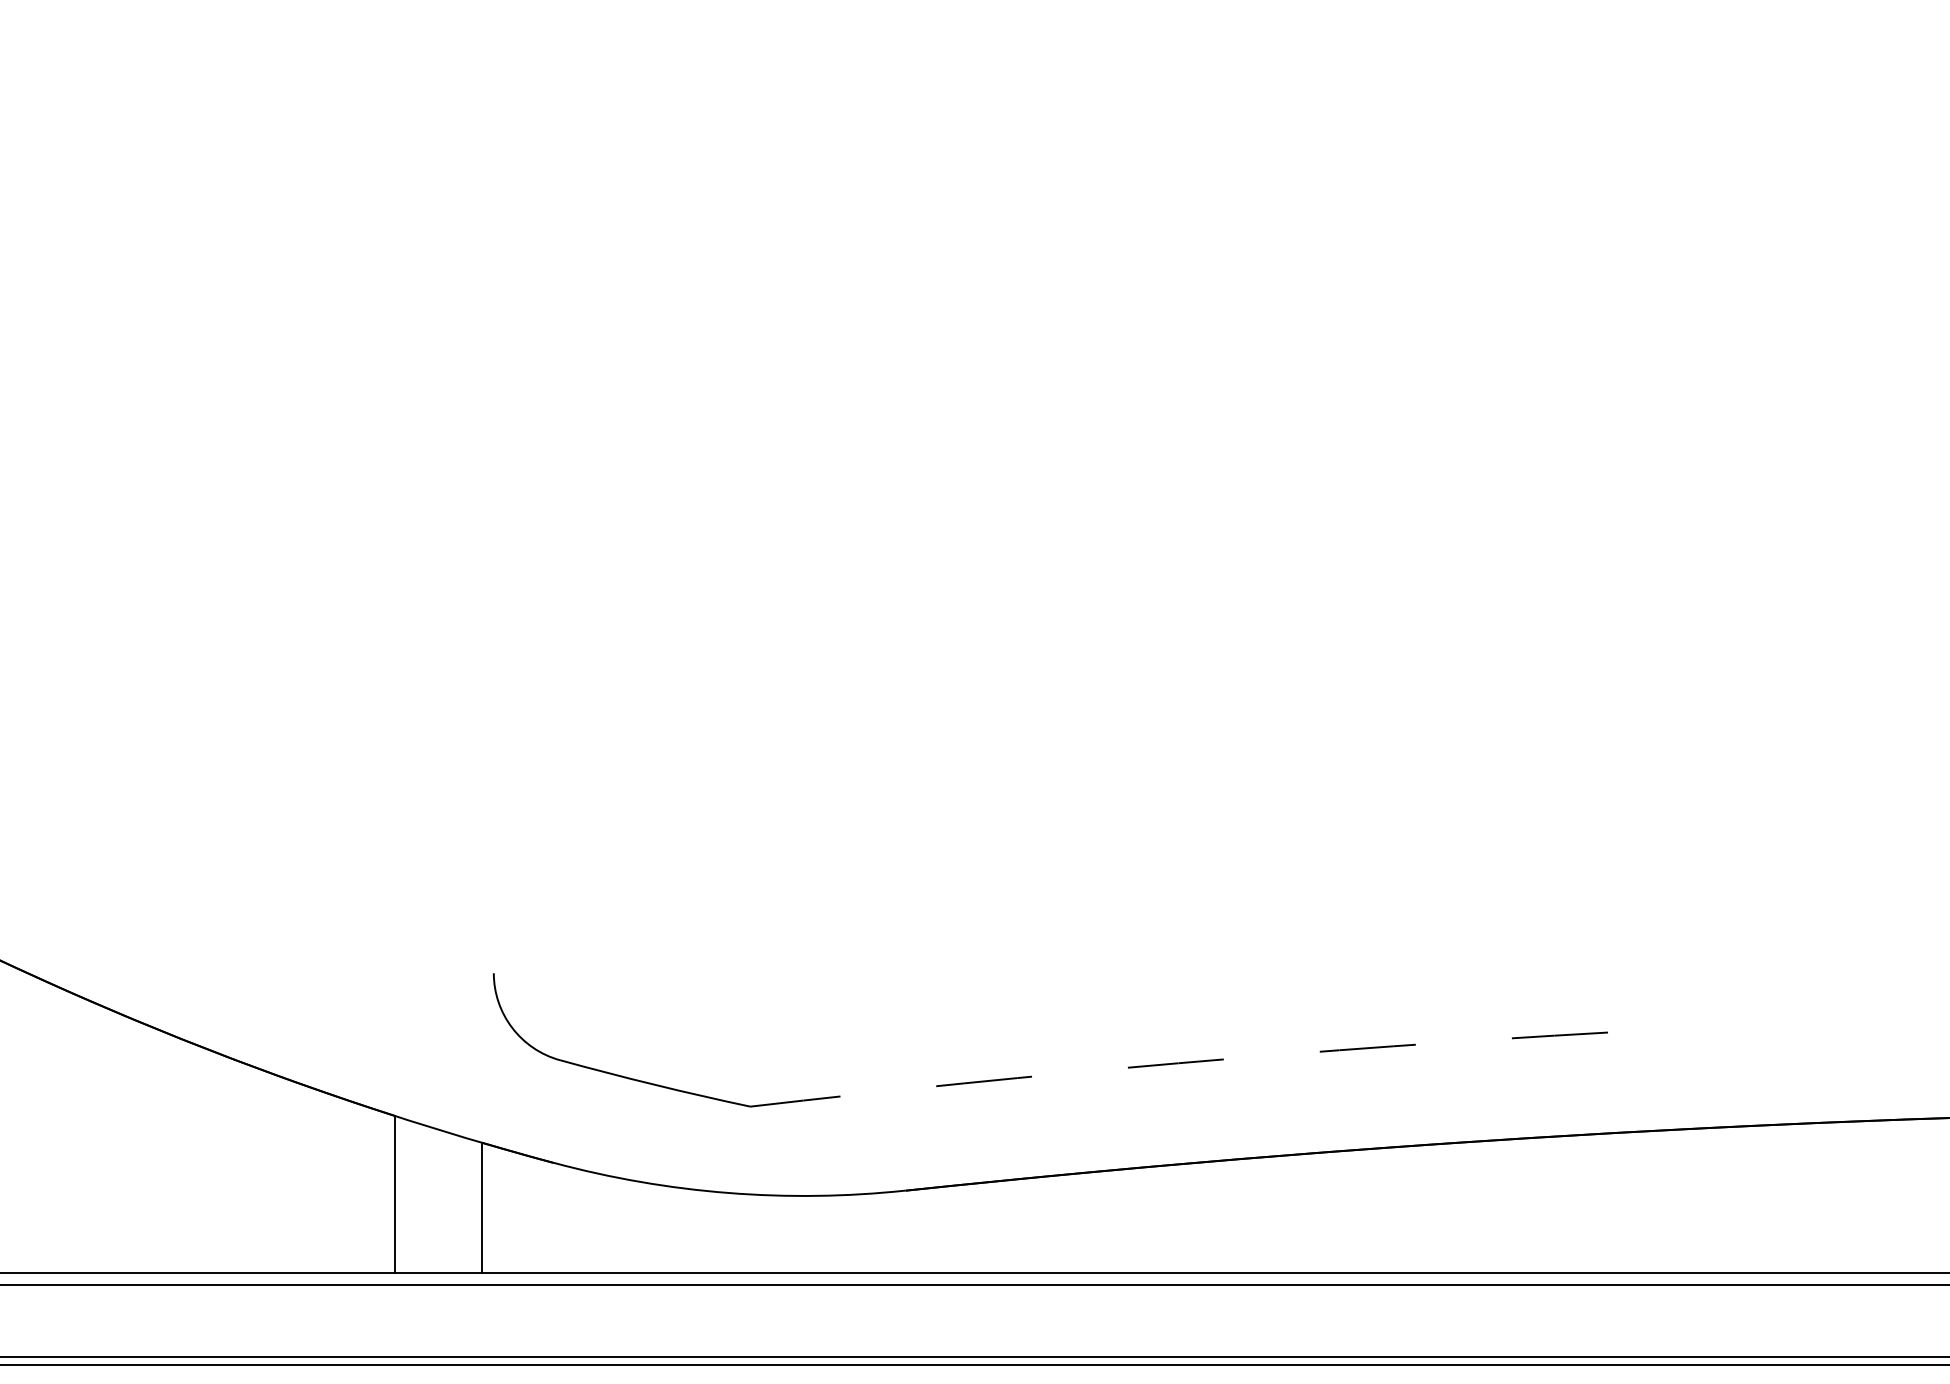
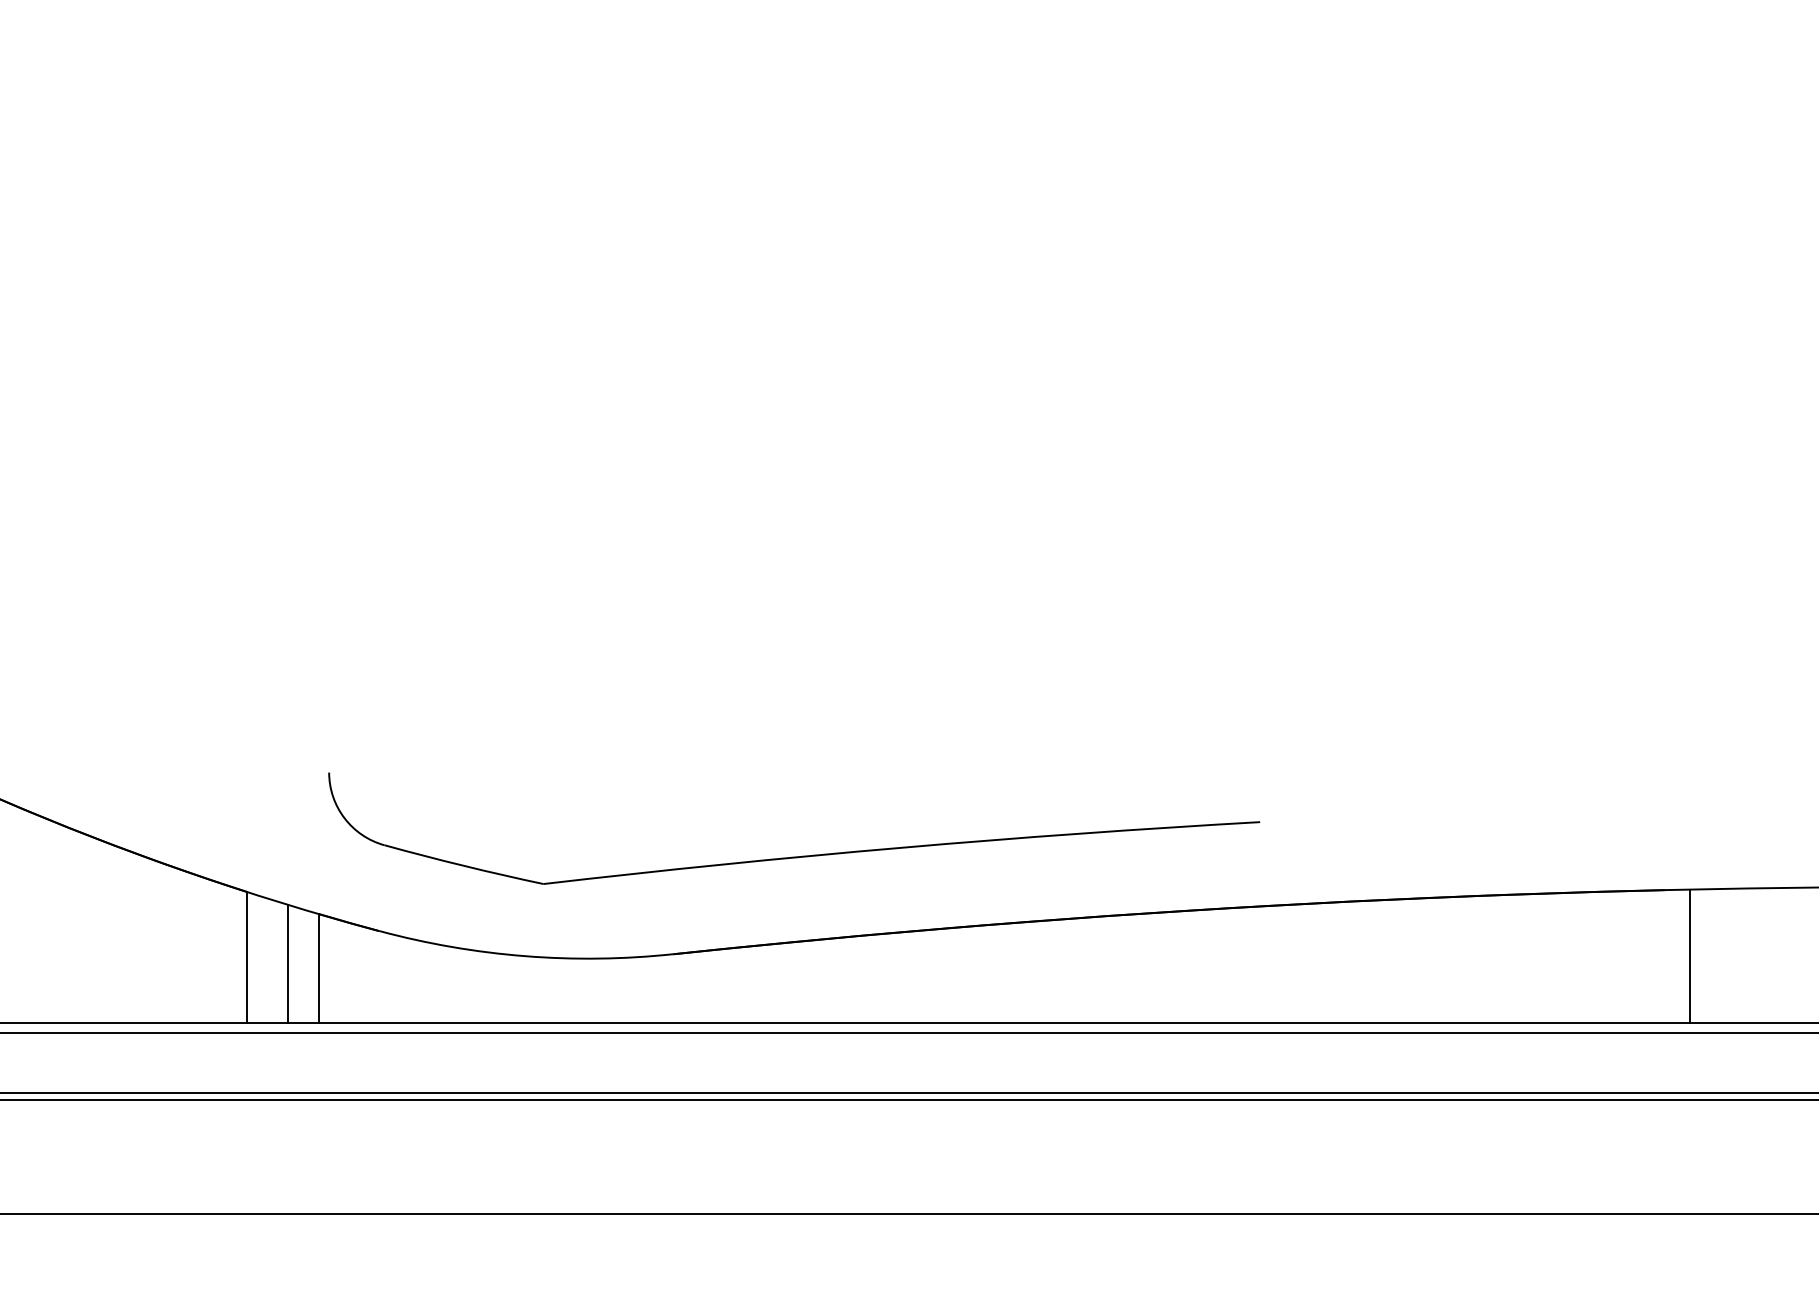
arc: (1178, 1062) -> (901, 847), dashed -> solid
line: (445, 1201) -> (288, 963), added

